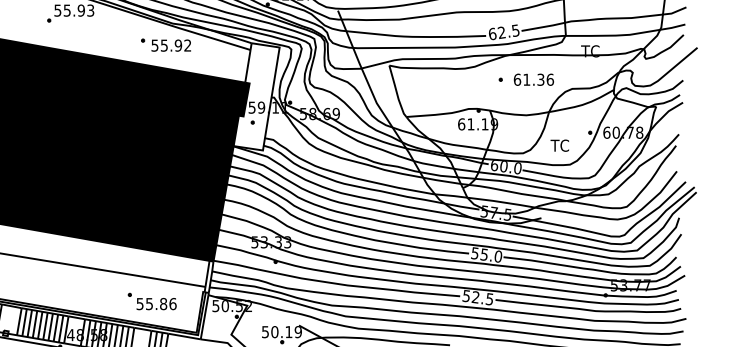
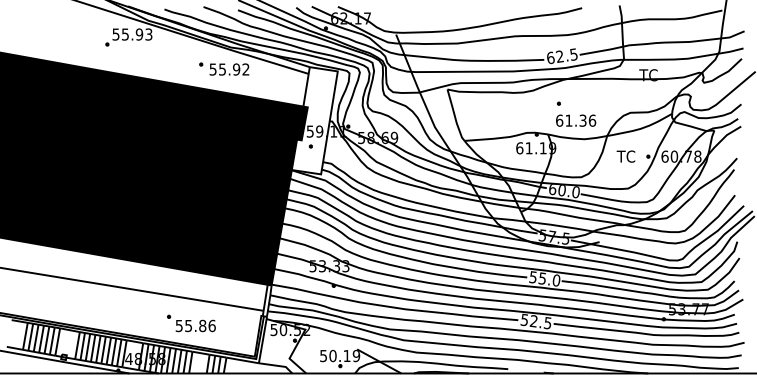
text: (534, 79) -> (576, 120), moved
text: (559, 145) -> (625, 156), moved
part: (152, 301) -> (191, 323), moved

